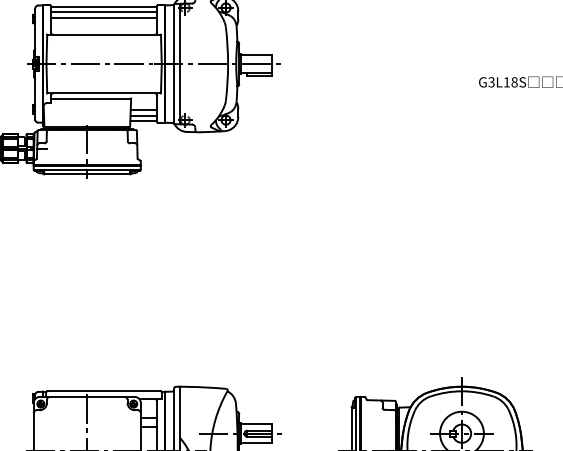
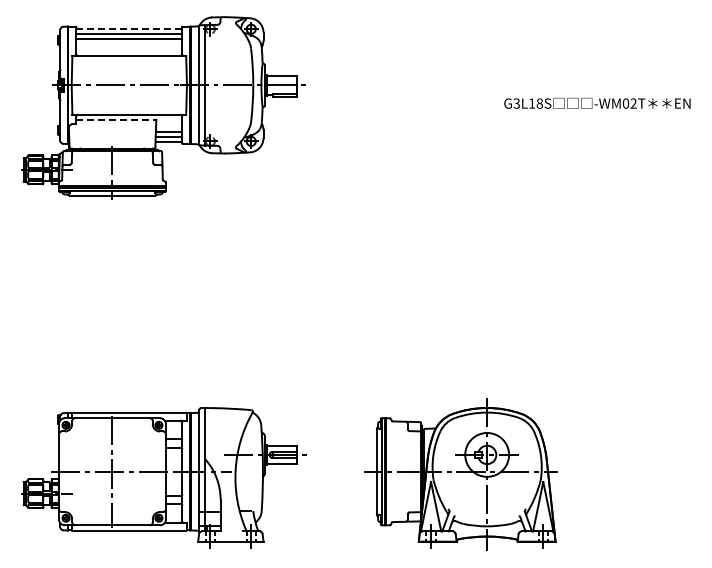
line: (103, 7) -> (128, 28), solid -> dashed
line: (91, 98) -> (116, 119), solid -> dashed

